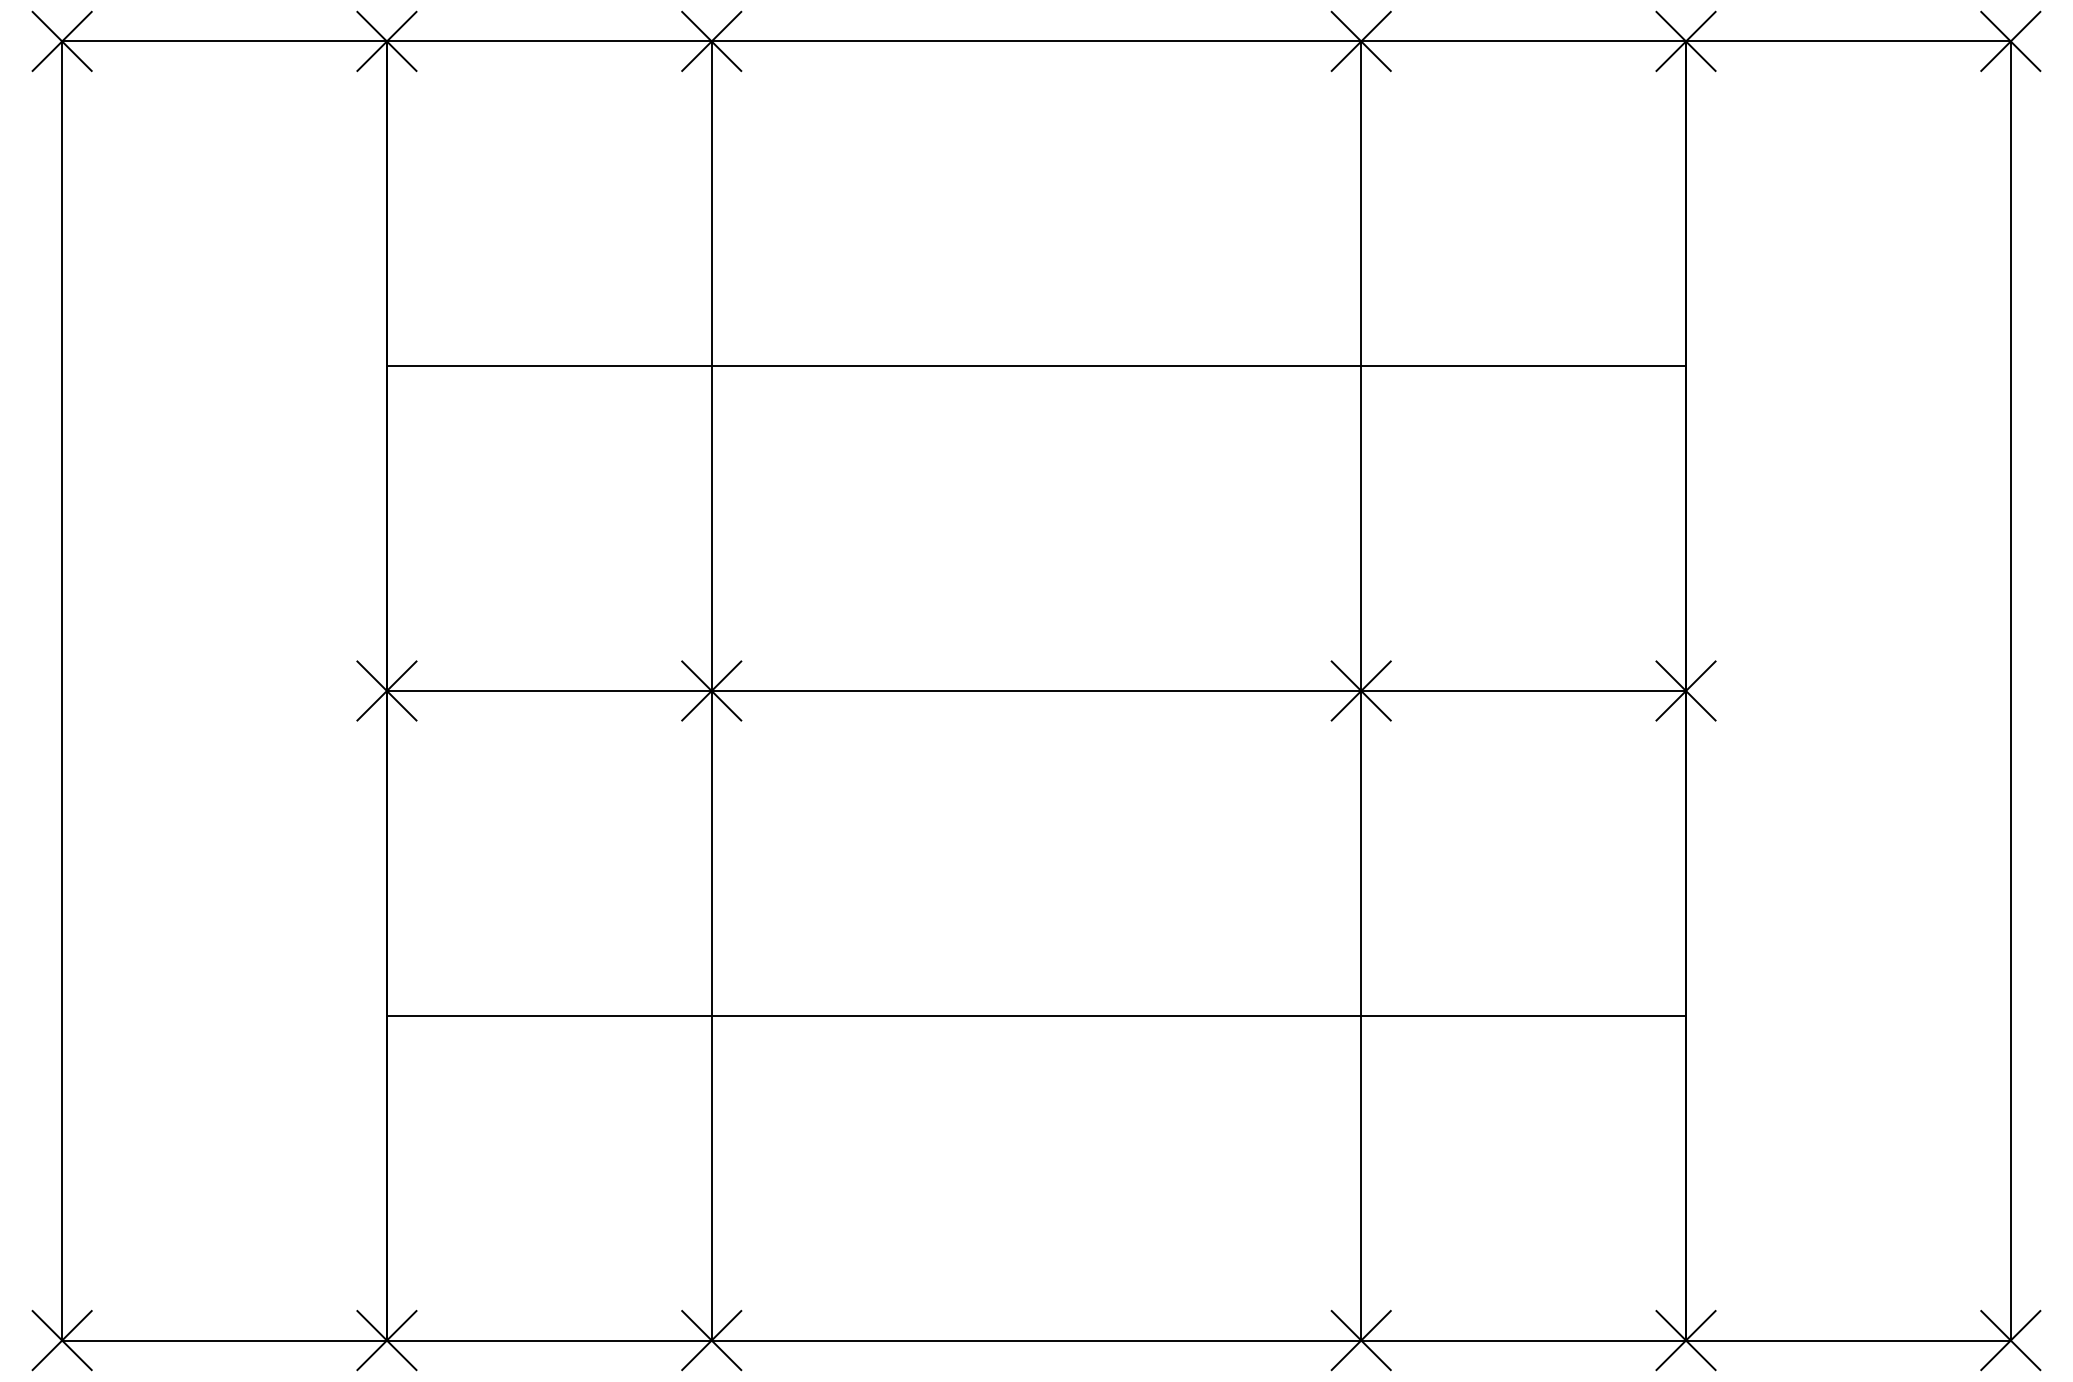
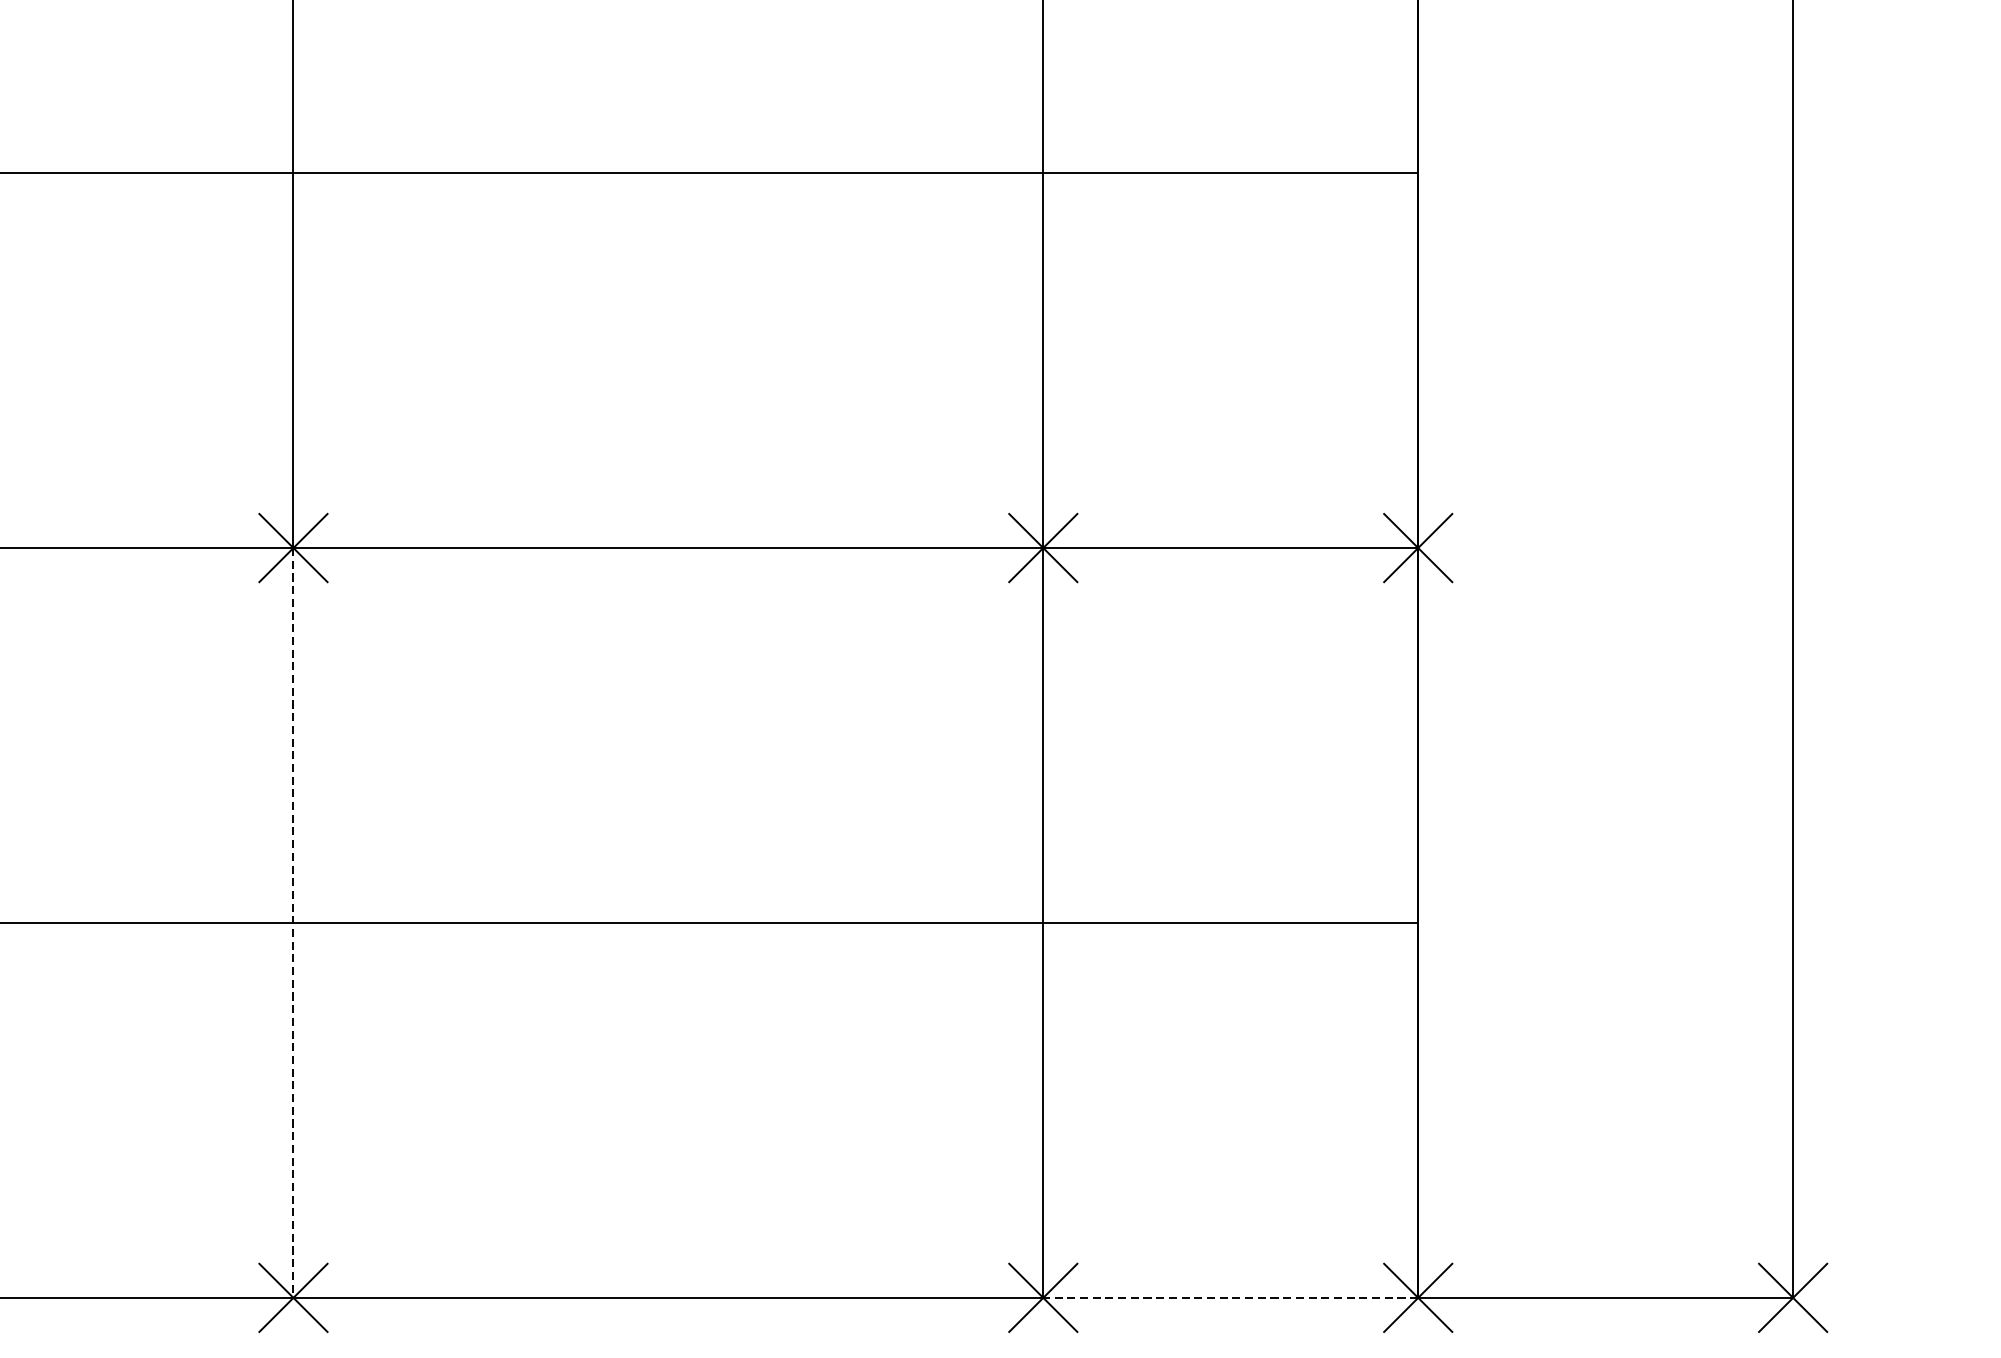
line: (711, 1015) -> (293, 922), solid -> dashed
line: (1523, 1340) -> (1230, 1297), solid -> dashed

